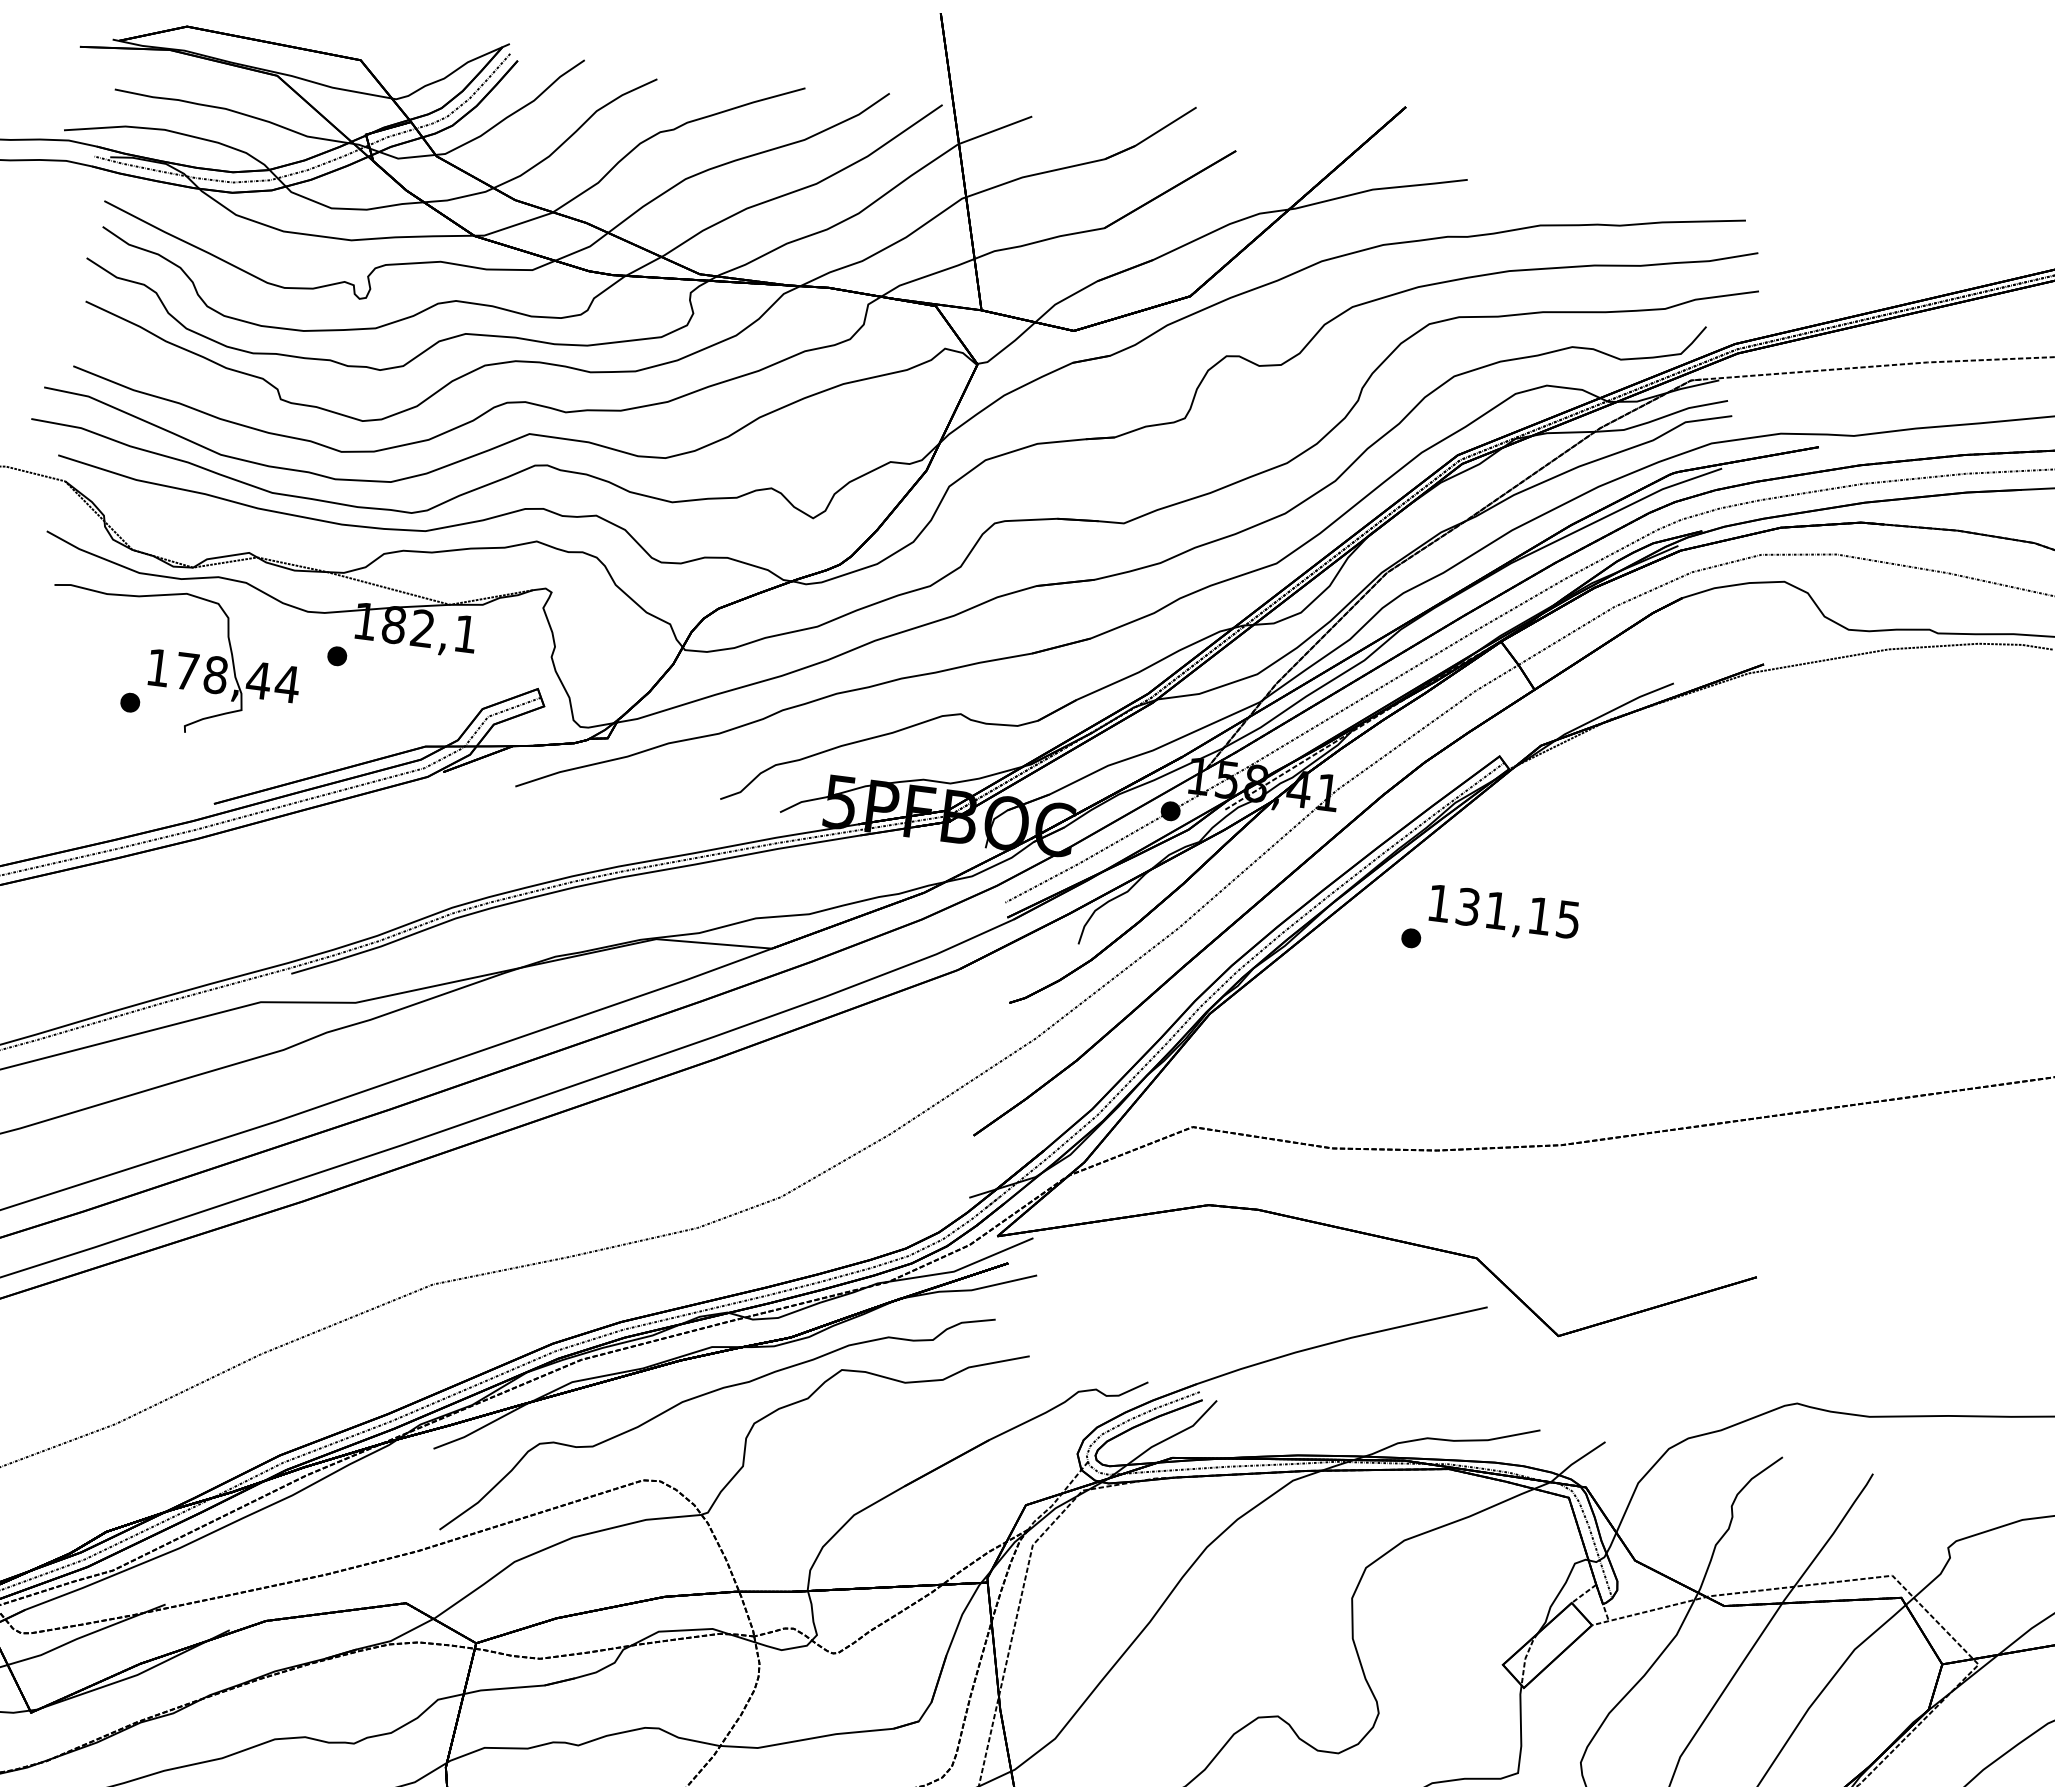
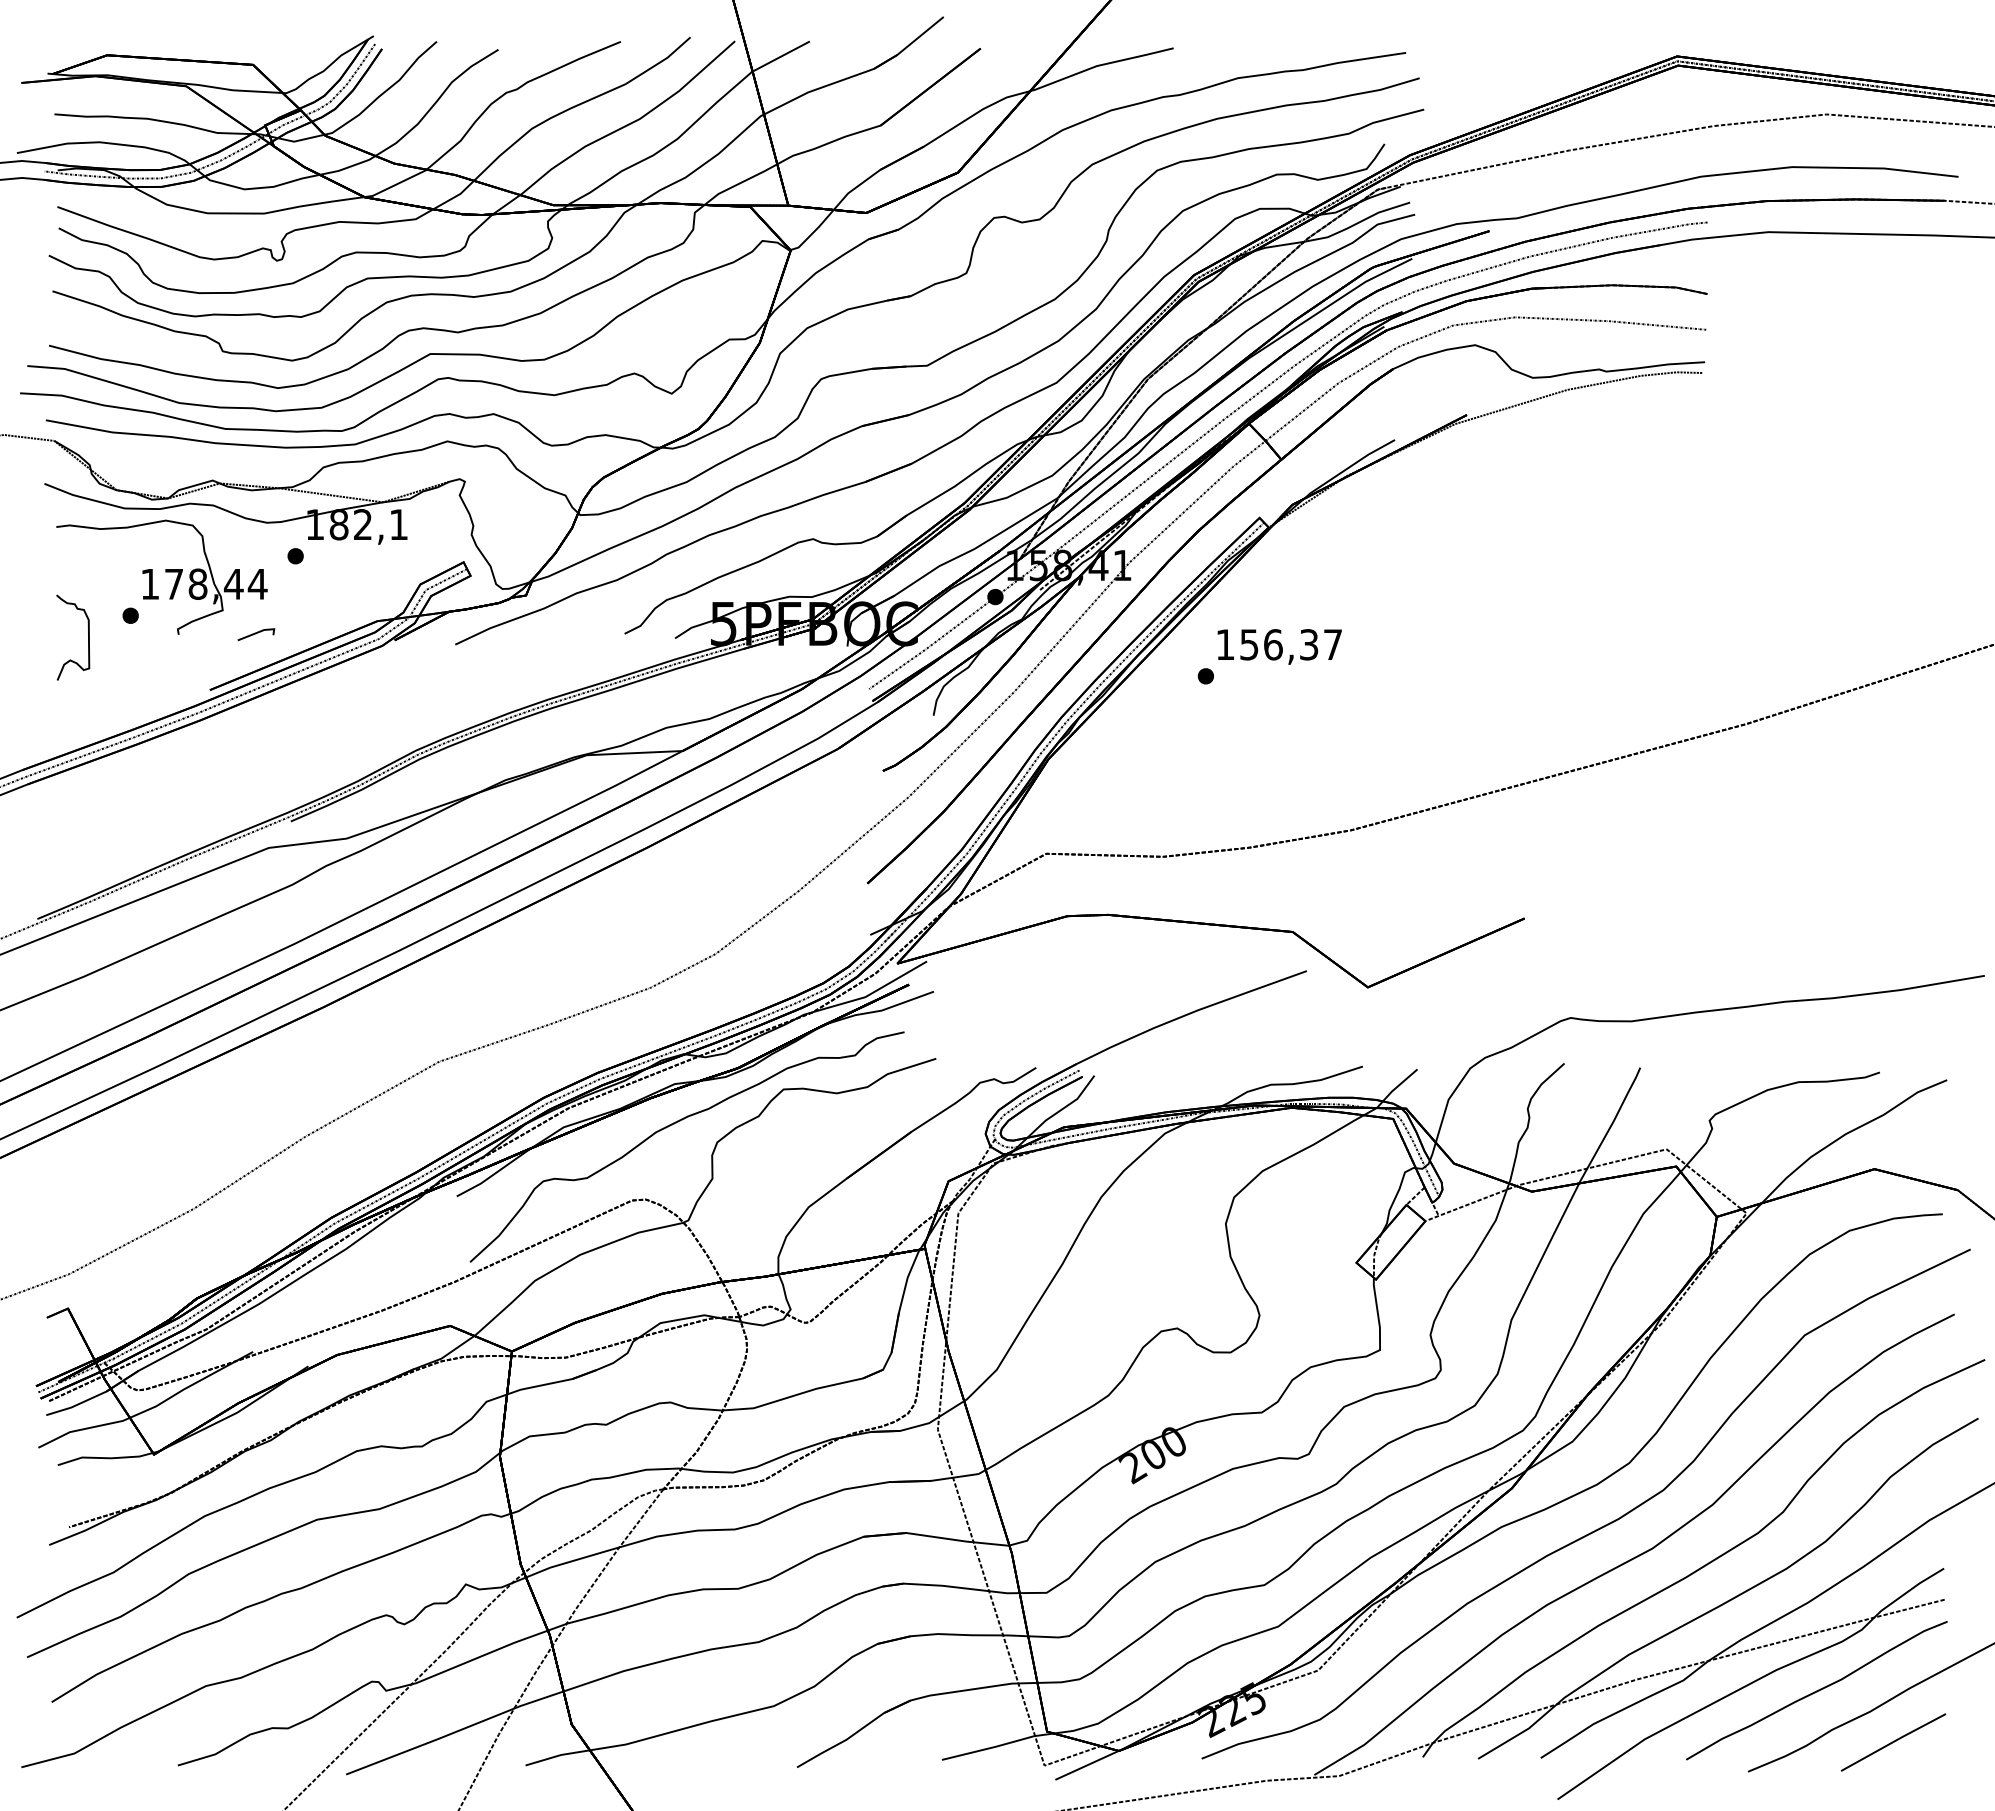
curve: (76, 722) -> (88, 637), added
line: (278, 743) -> (256, 633), added
text: (1517, 912) -> (1290, 644), 131,15 -> 156,37

